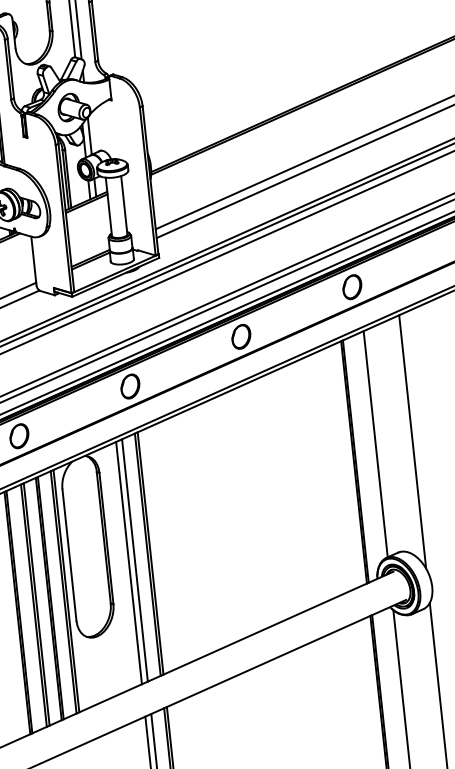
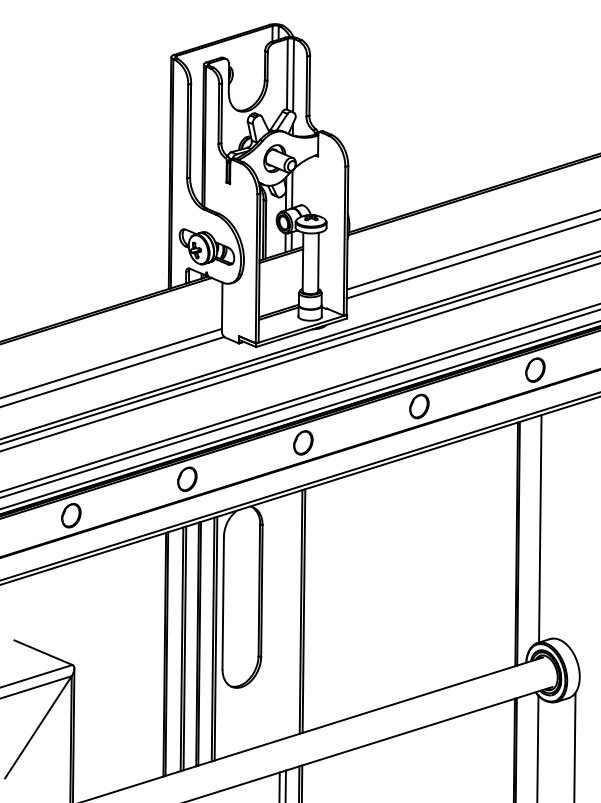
line: (411, 441) -> (576, 530), removed
line: (134, 560) -> (287, 616), removed
line: (129, 562) -> (281, 617), removed

